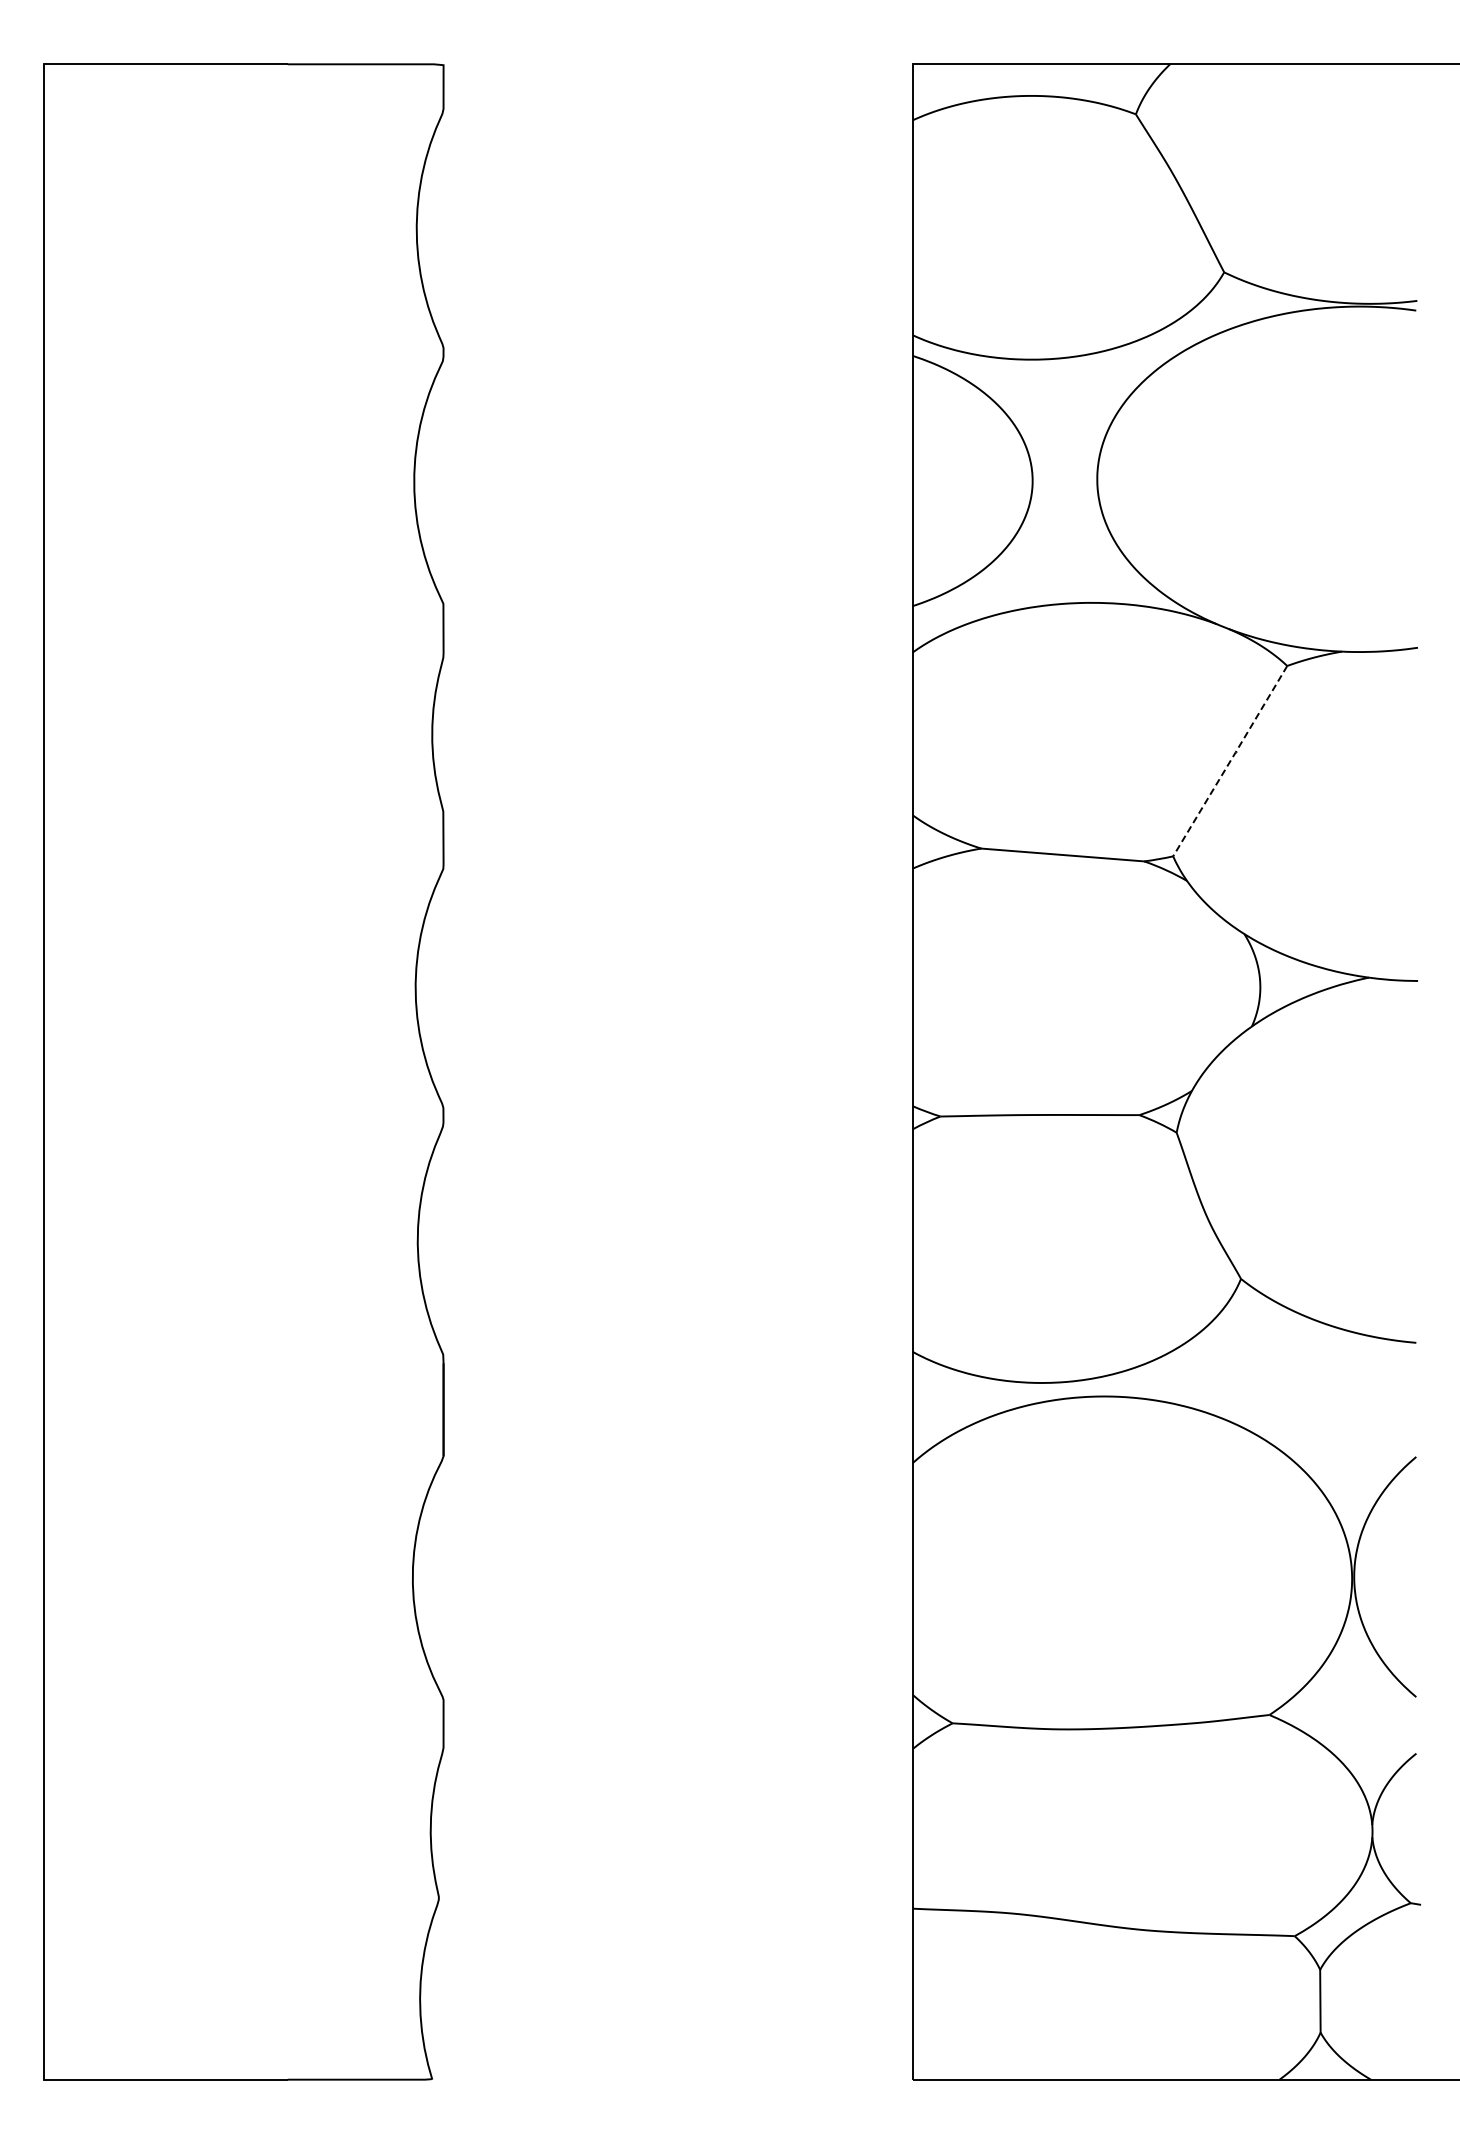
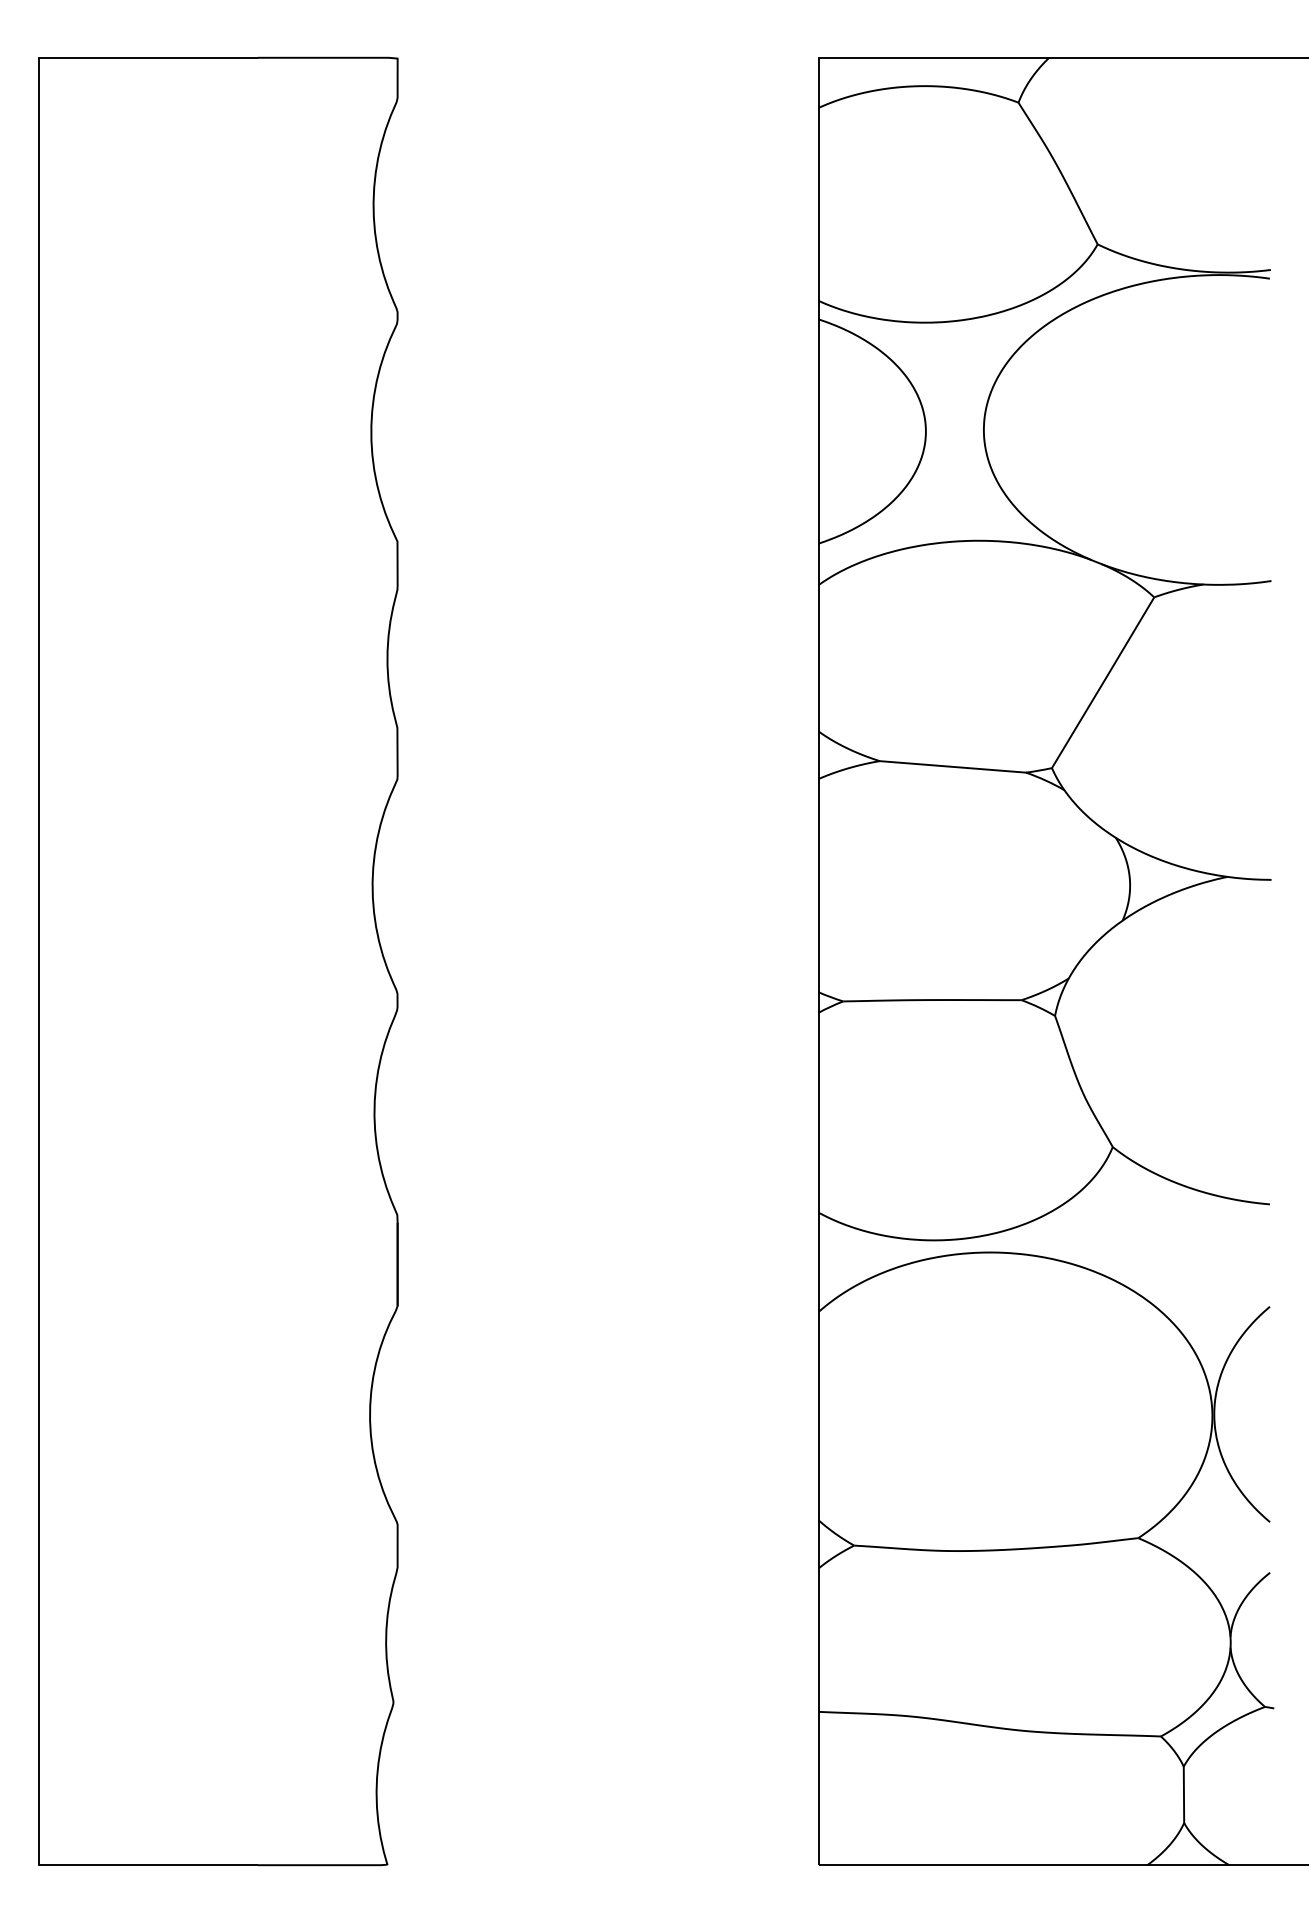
line: (1230, 760) -> (1103, 682), dashed -> solid

